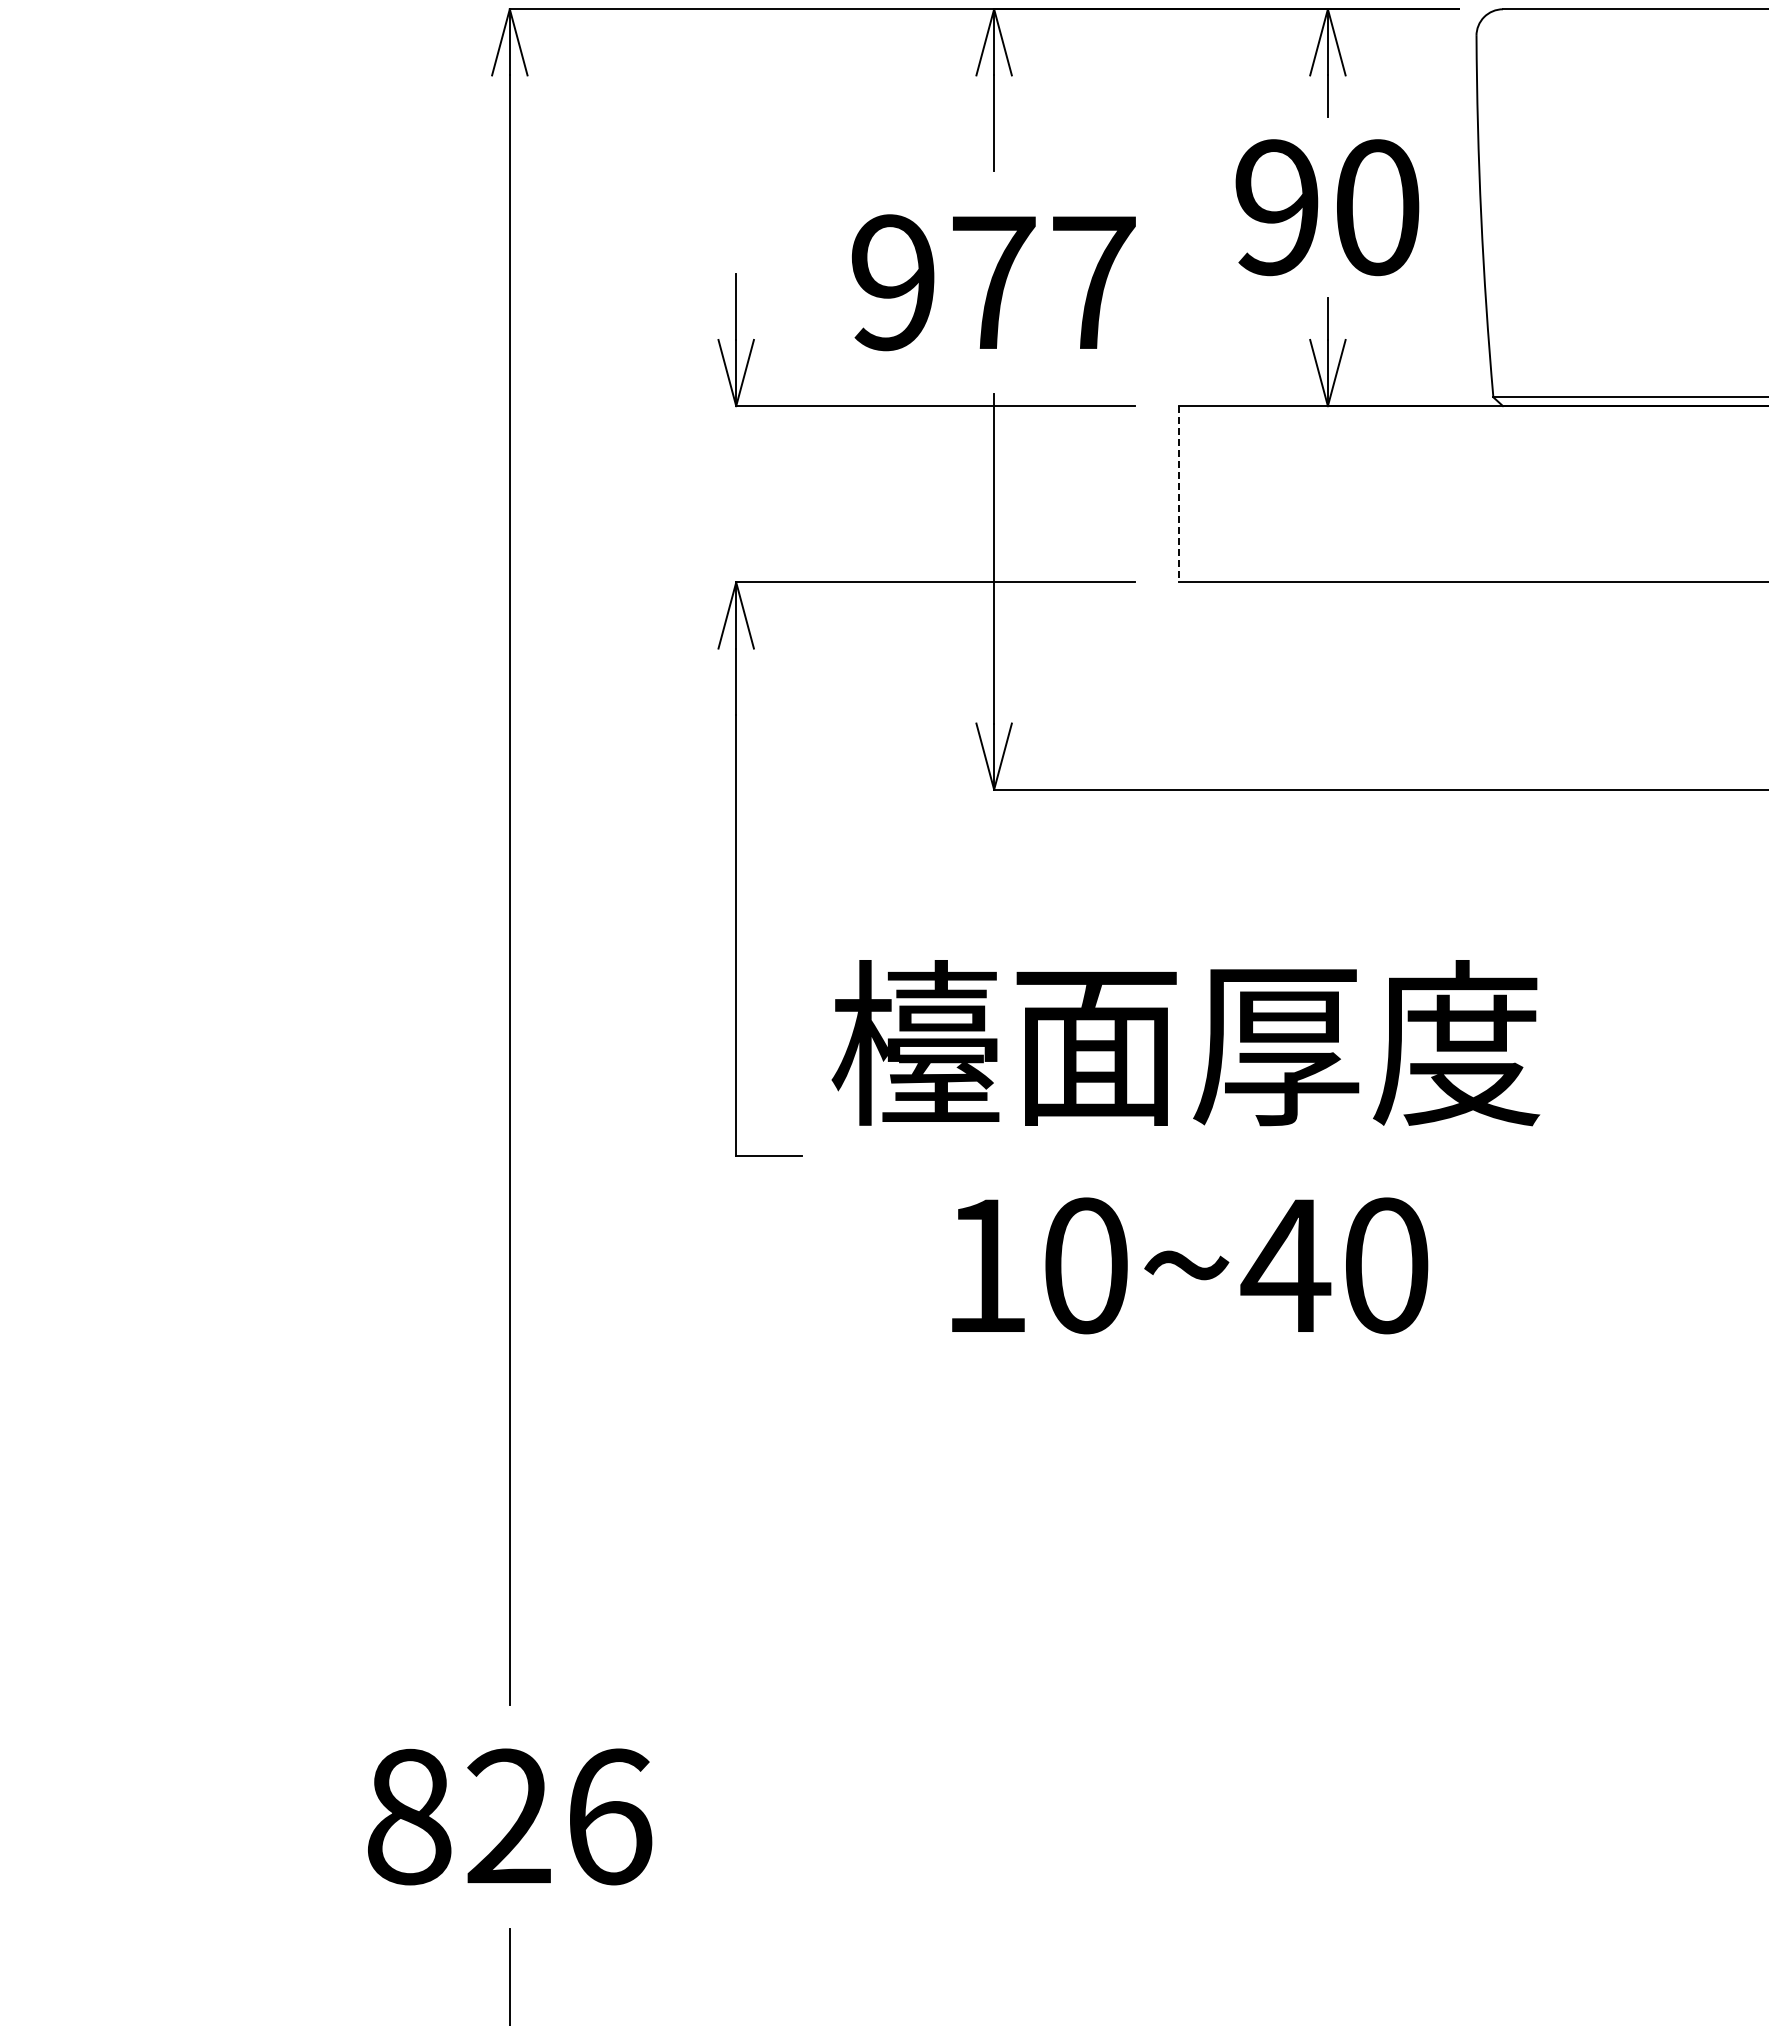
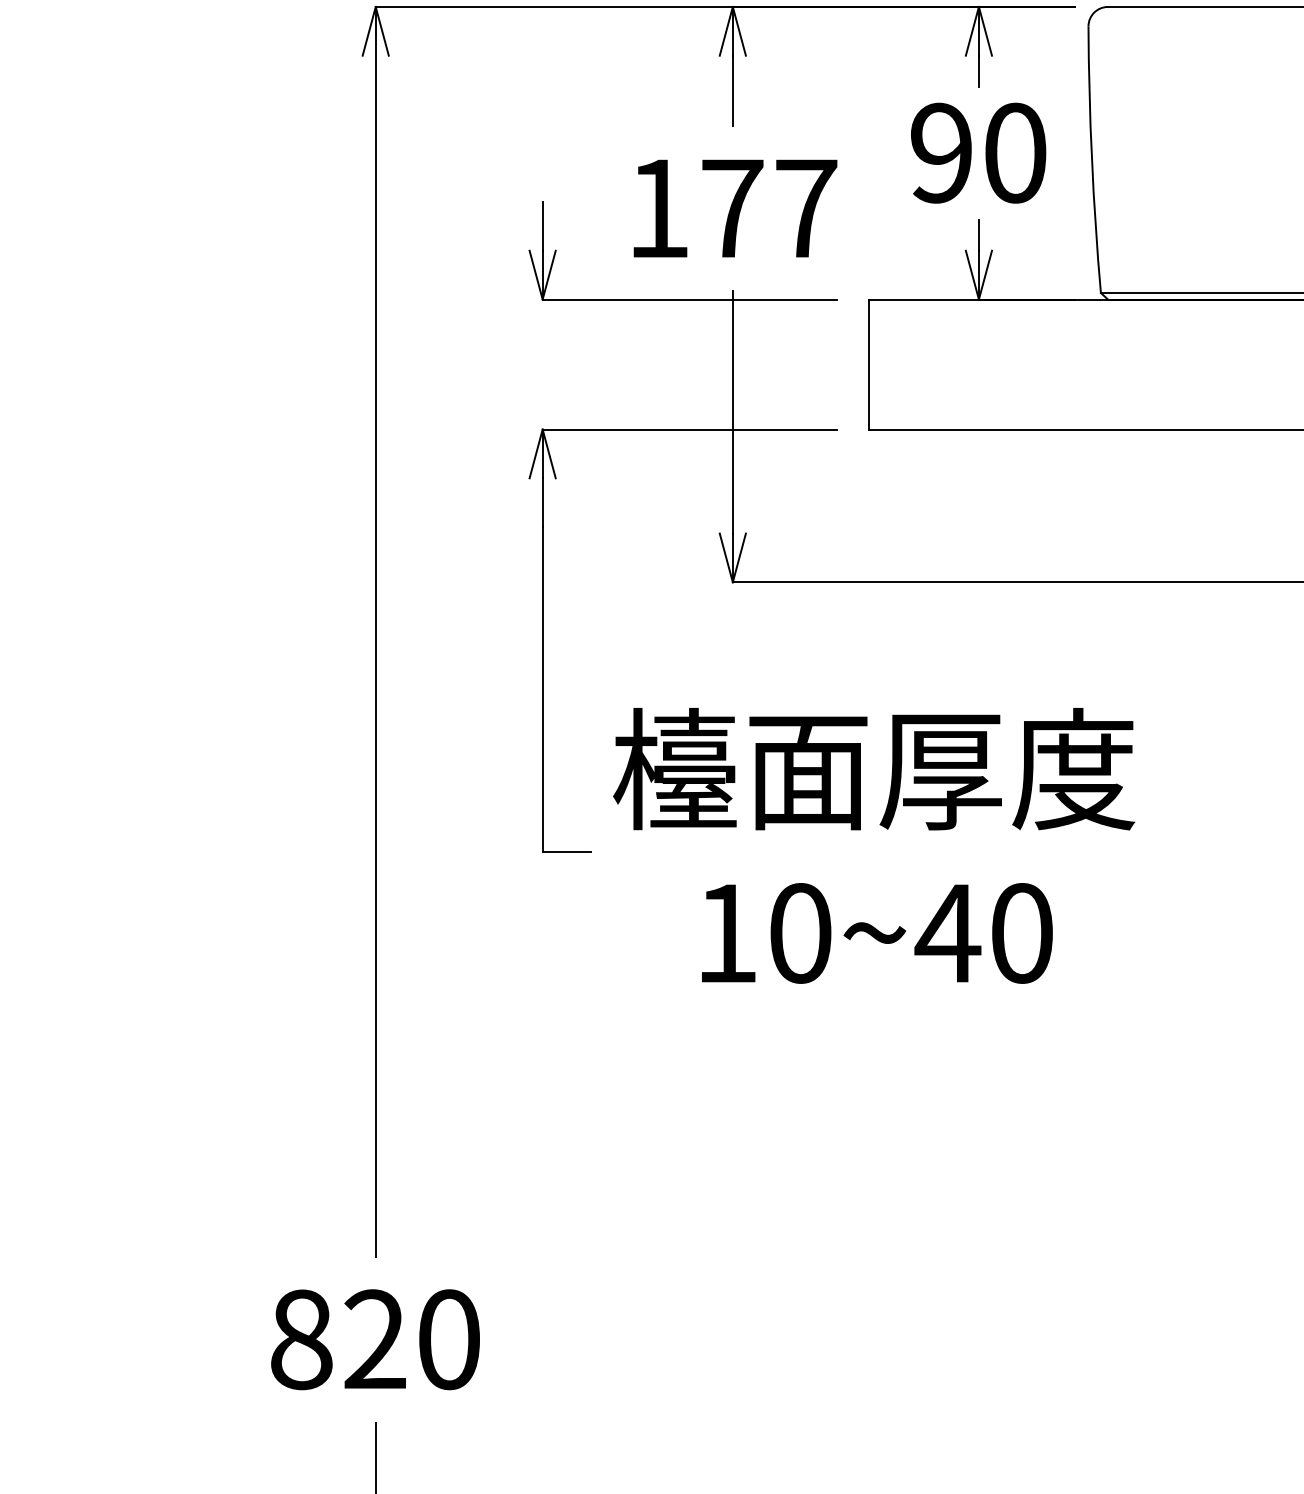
text: (892, 282) -> (657, 208), 977 -> 177
line: (1178, 494) -> (868, 364), dashed -> solid
text: (610, 1816) -> (449, 1339), 826 -> 820

